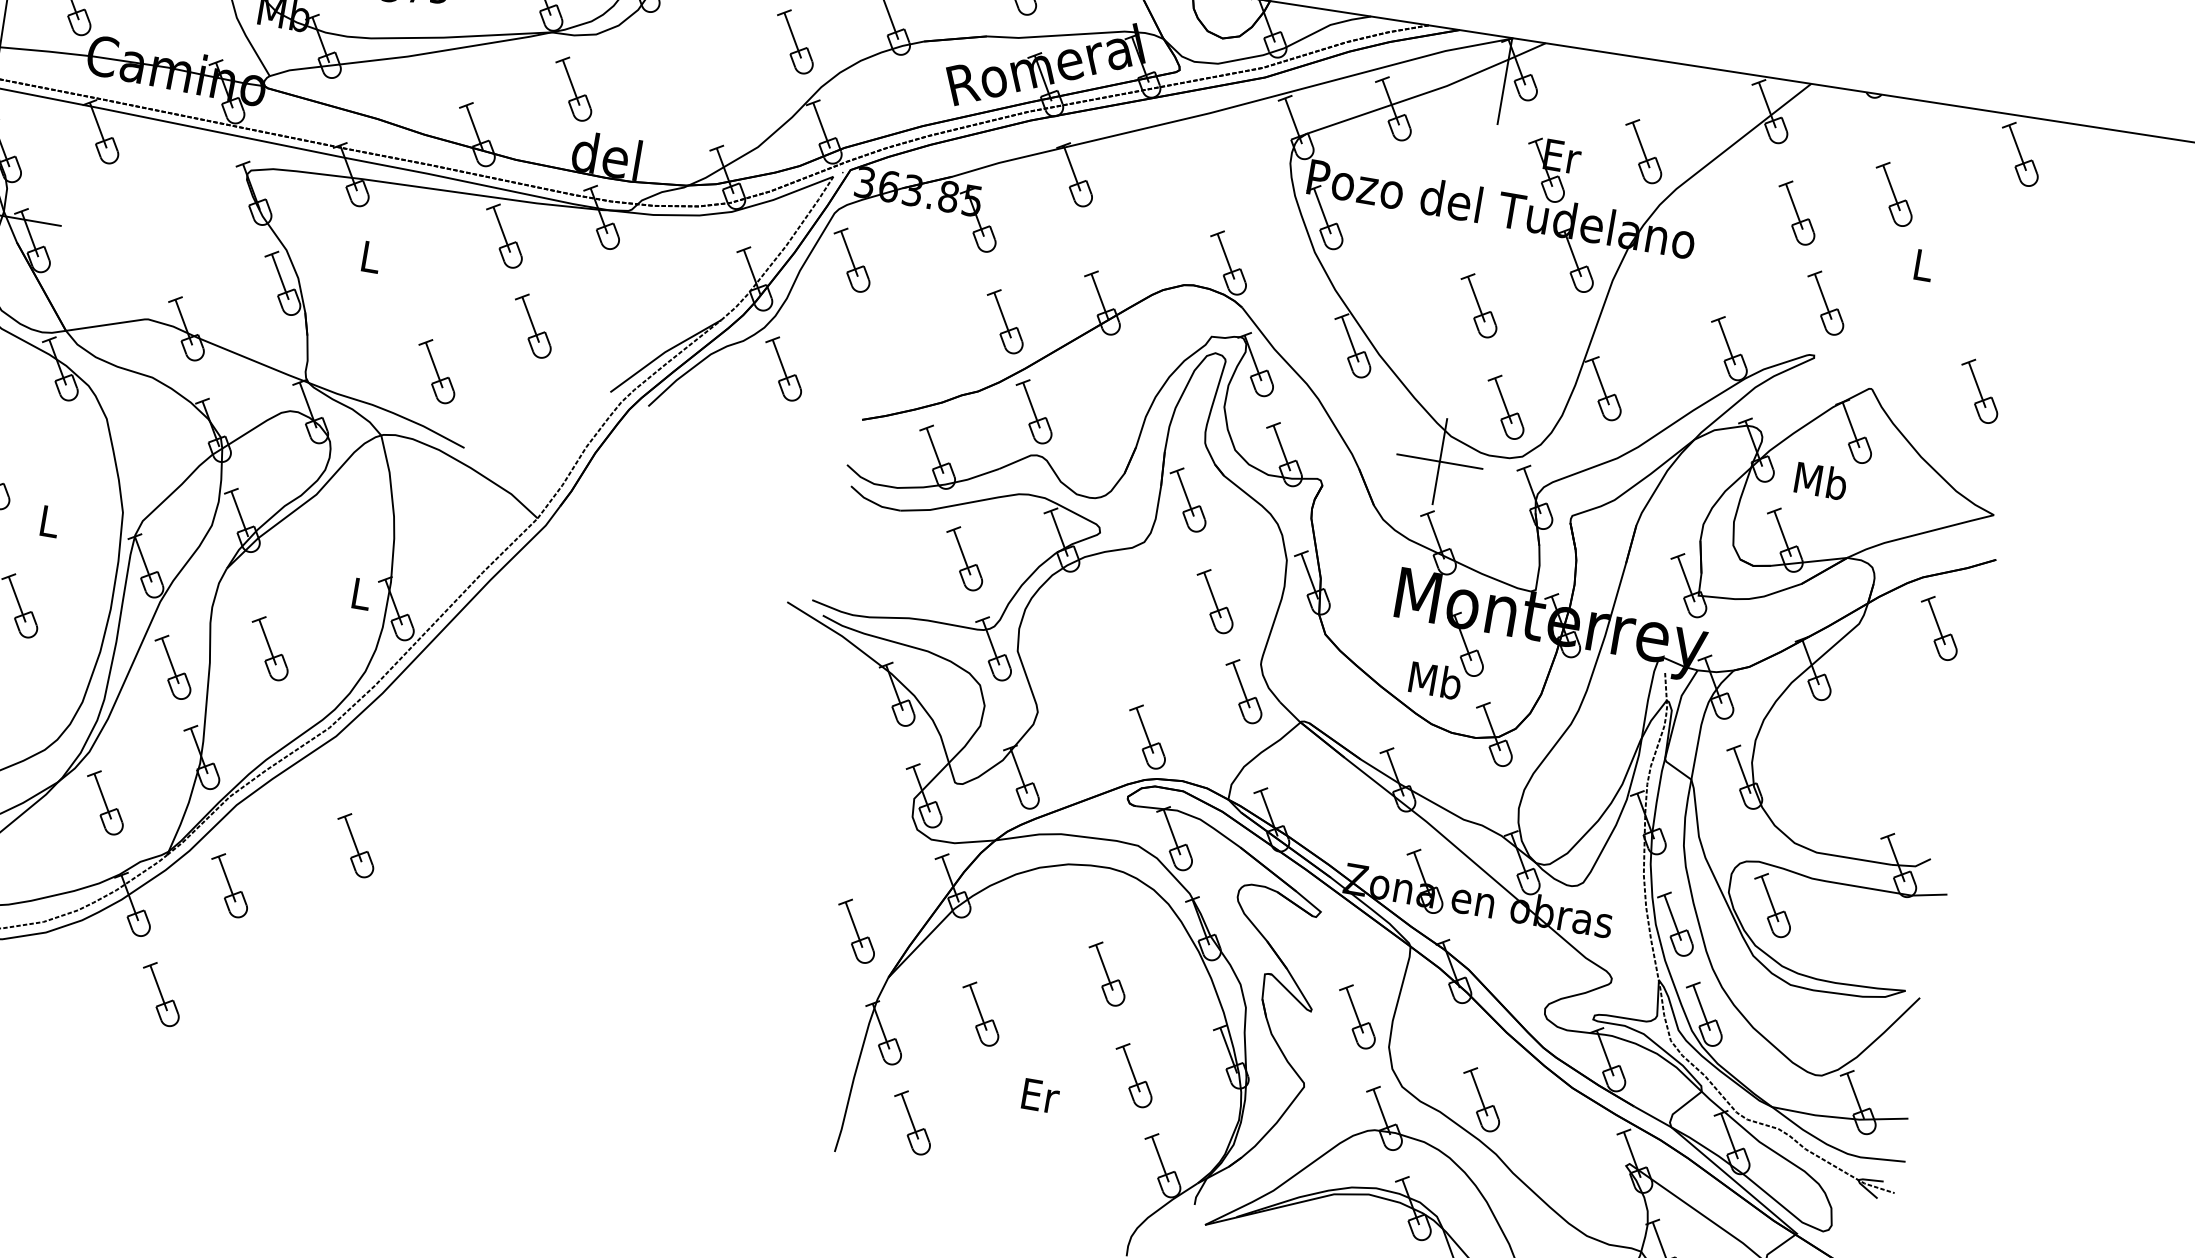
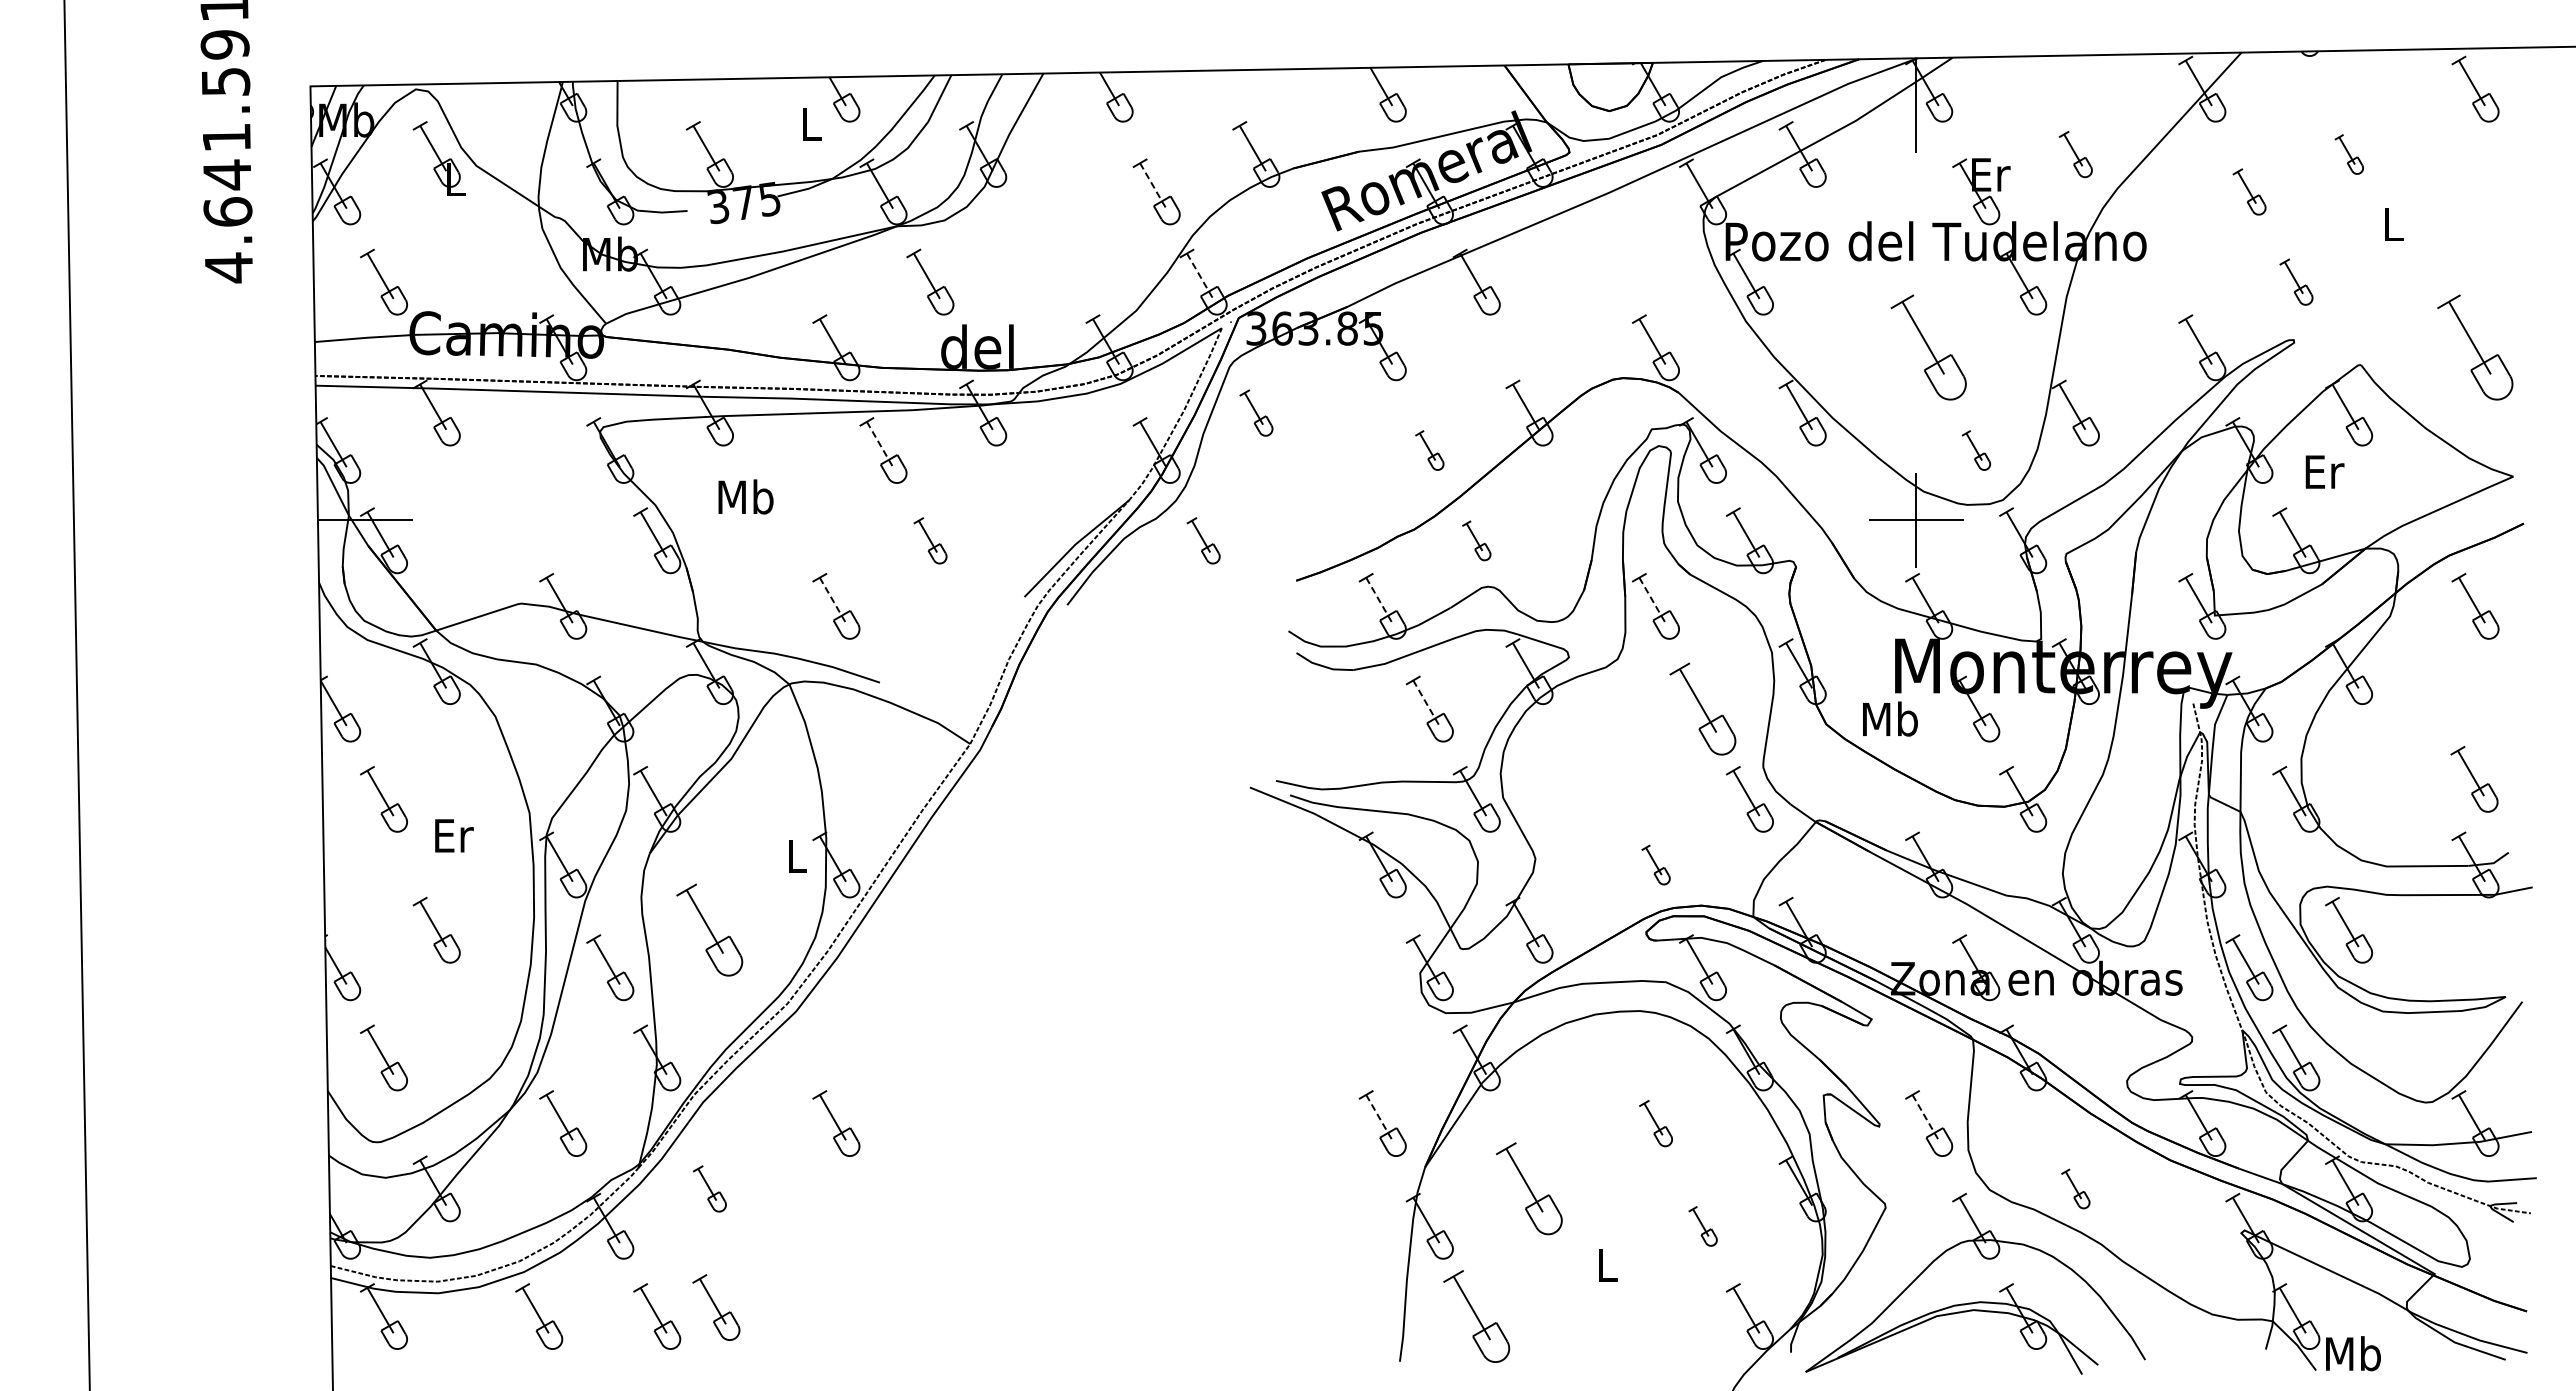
line: (793, 36) -> (1153, 186), solid -> dashed
line: (822, 125) -> (1200, 276), solid -> dashed
part: (1643, 151) -> (2075, 154), size x0.7
part: (1894, 194) -> (2349, 154), size x0.6
part: (1796, 212) -> (2249, 191), size x0.7
line: (502, 229) -> (880, 444), solid -> dashed
text: (370, 256) -> (745, 496), L -> Mb
part: (852, 259) -> (1256, 412), size x0.7
part: (1825, 302) -> (2296, 281), size x0.7
part: (1479, 305) -> (1929, 347), size x1.6
part: (1004, 321) -> (1429, 450), size x0.6
part: (533, 325) -> (930, 540), size x0.7
line: (434, 365) -> (833, 600), solid -> dashed
part: (783, 368) -> (1203, 540), size x0.7
part: (1979, 390) -> (2475, 347), size x1.6
part: (1506, 407) -> (1976, 450), size x0.6
part: (1033, 411) -> (1476, 540), size x0.6
line: (935, 451) -> (1379, 600), solid -> dashed
text: (1820, 480) -> (2323, 471), Mb -> Er
line: (1185, 493) -> (1652, 600), solid -> dashed
text: (50, 521) -> (454, 835), L -> Er
line: (962, 552) -> (1426, 703), solid -> dashed
part: (1214, 600) -> (1702, 708), size x1.4
part: (269, 648) -> (709, 930), size x1.4
text: (1435, 679) -> (1890, 718), moved
part: (1146, 736) -> (1655, 864), size x0.6
part: (1910, 786) -> (2474, 779), added
part: (229, 884) -> (709, 1188), size x0.7
line: (854, 925) -> (1379, 1118), solid -> dashed
part: (1106, 973) -> (1655, 1123), size x0.7
part: (53, 975) -> (539, 1316), added
part: (216, 995) -> (716, 1307), added
line: (1354, 1011) -> (1925, 1118), solid -> dashed
part: (980, 1013) -> (1529, 1188), size x1.4
part: (1133, 1075) -> (1702, 1226), size x0.6
text: (1041, 1095) -> (1608, 1264), Er -> L
part: (1481, 1099) -> (2075, 1188), size x0.6
part: (912, 1122) -> (1476, 1316), size x1.4

